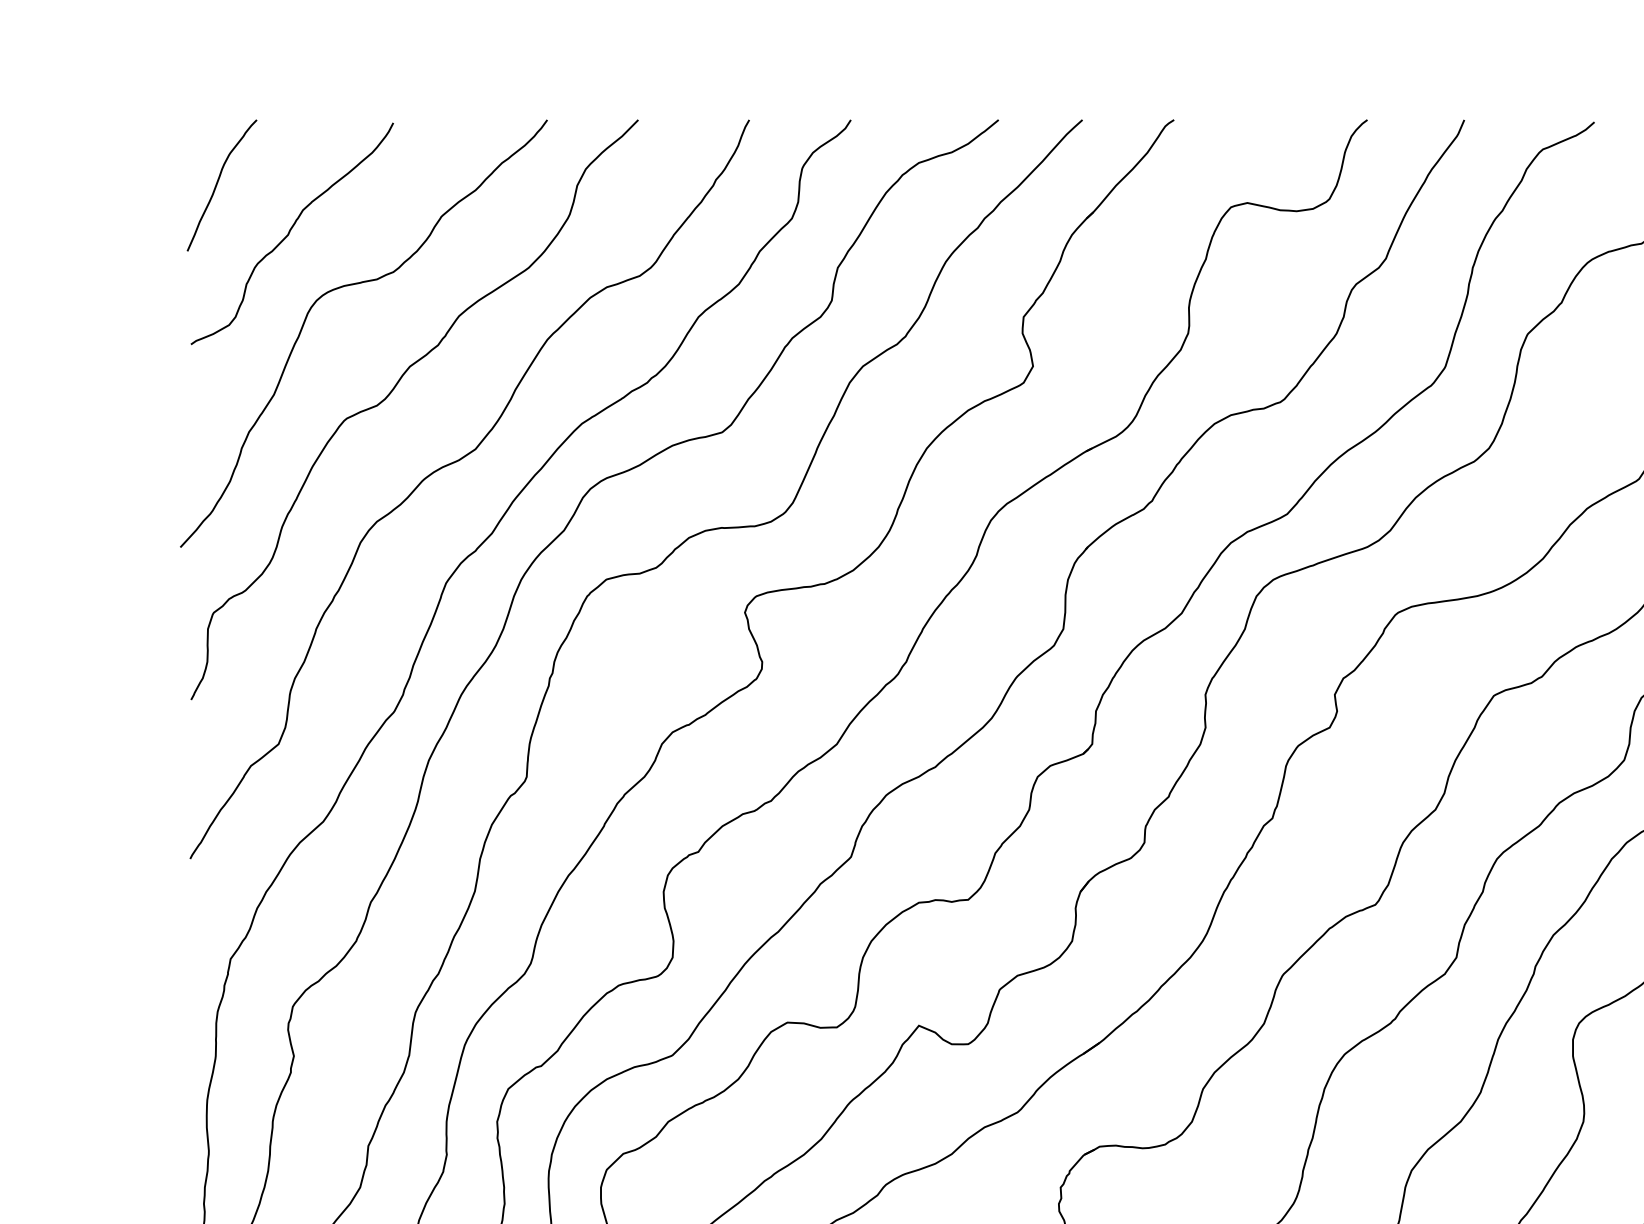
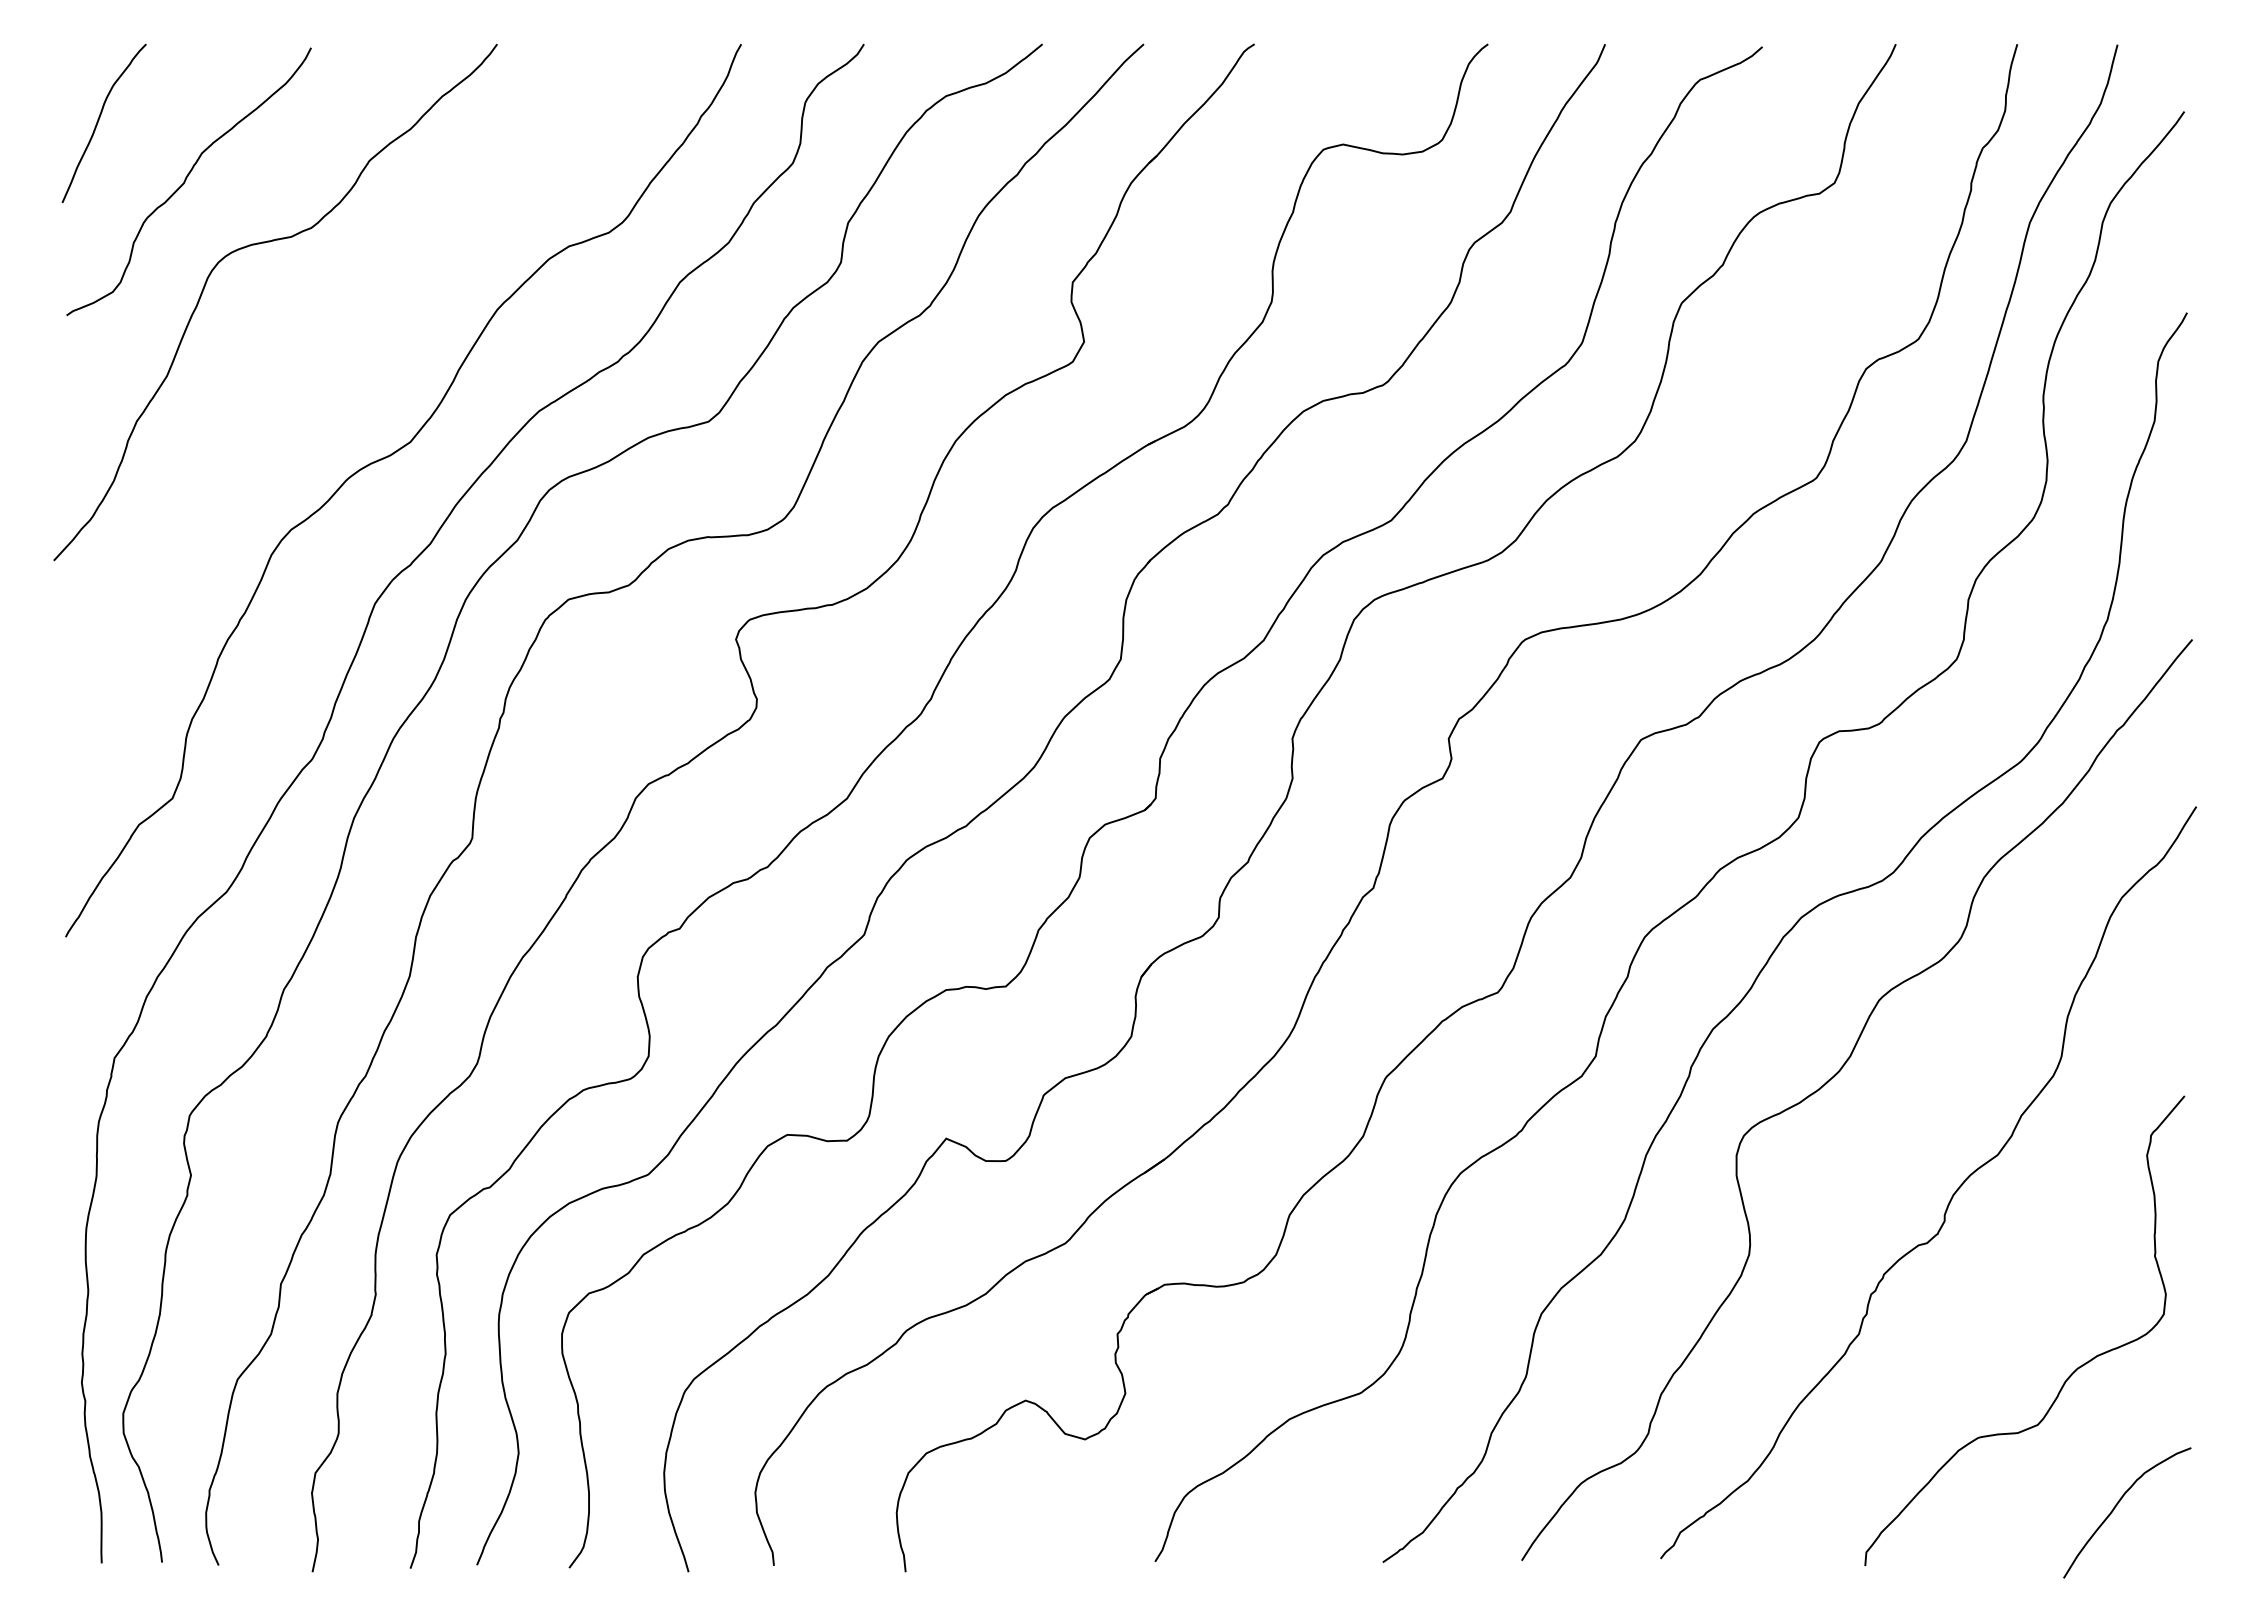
curve: (391, 392) -> (309, 373), removed

